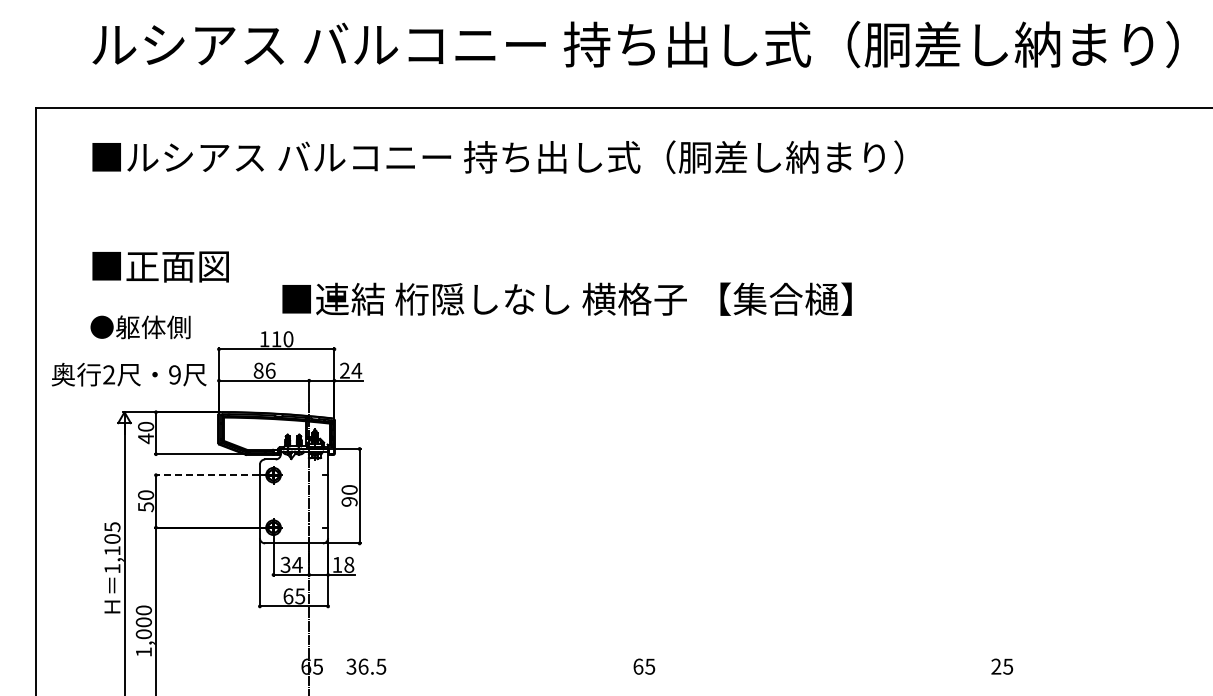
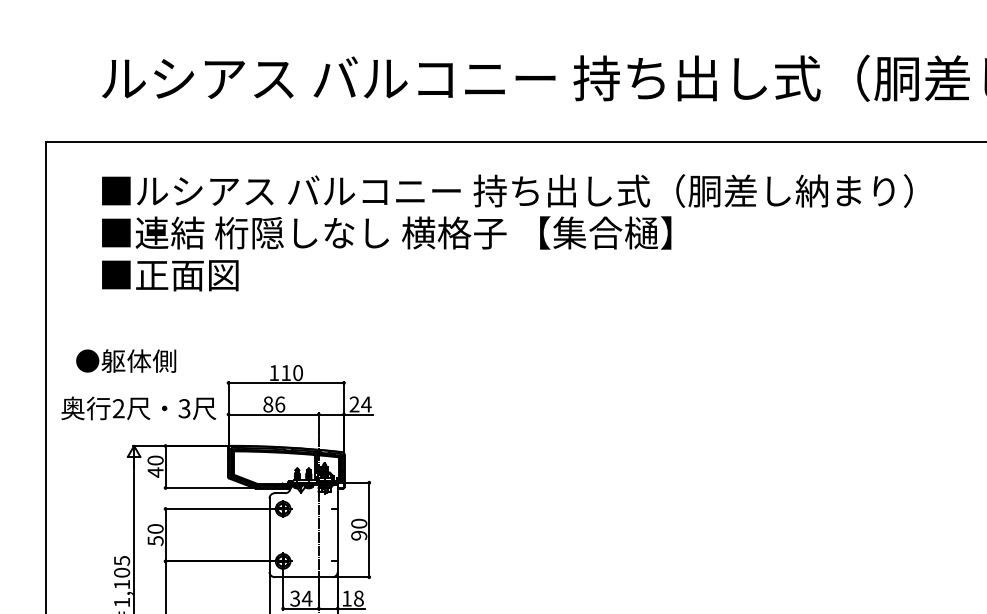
text: (160, 266) -> (170, 275), moved
text: (566, 298) -> (386, 232), moved
text: (140, 327) -> (126, 361), moved
text: (174, 374) -> (184, 408), 9 -> 3
line: (206, 475) -> (216, 509), dashed -> solid

